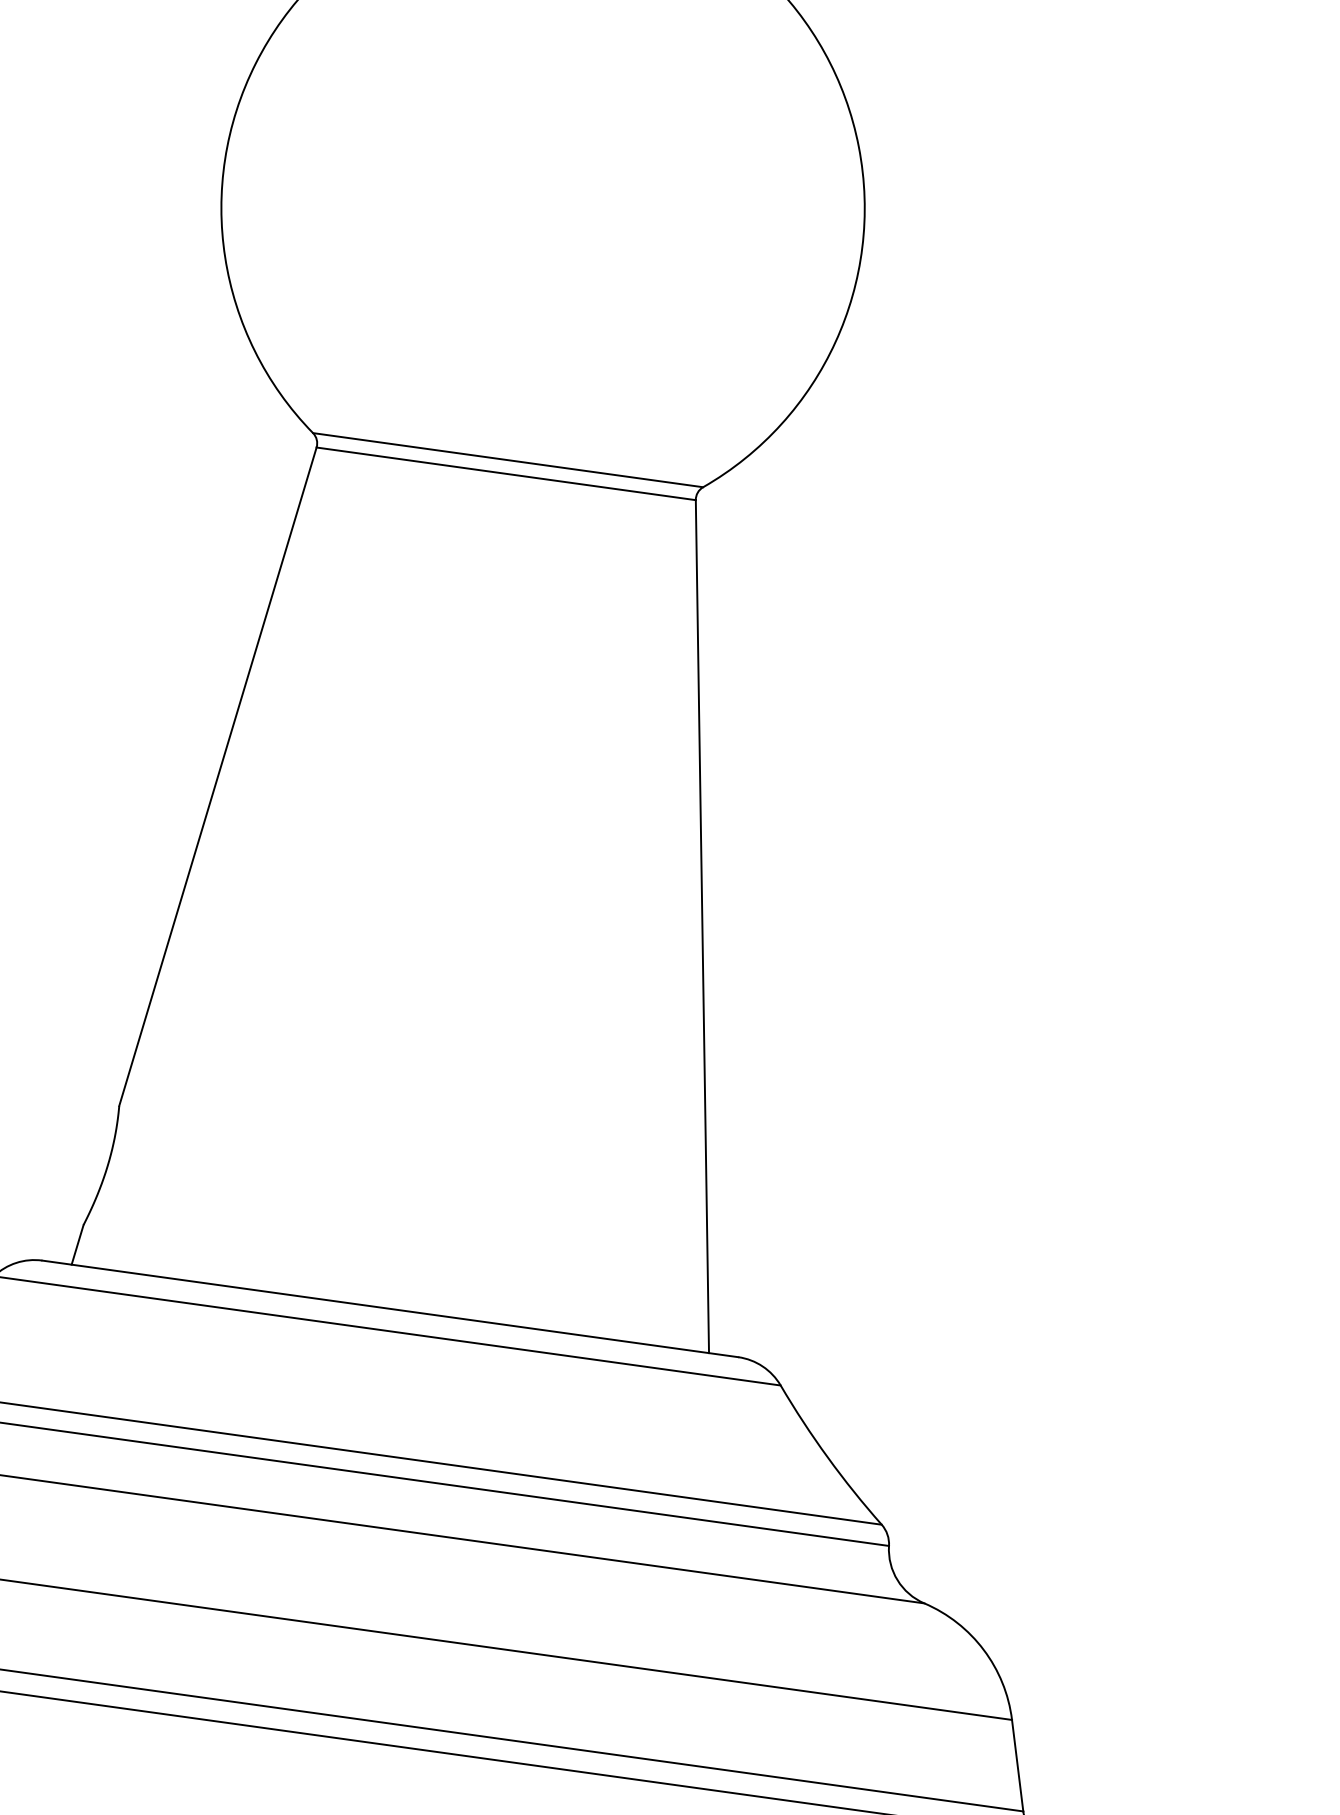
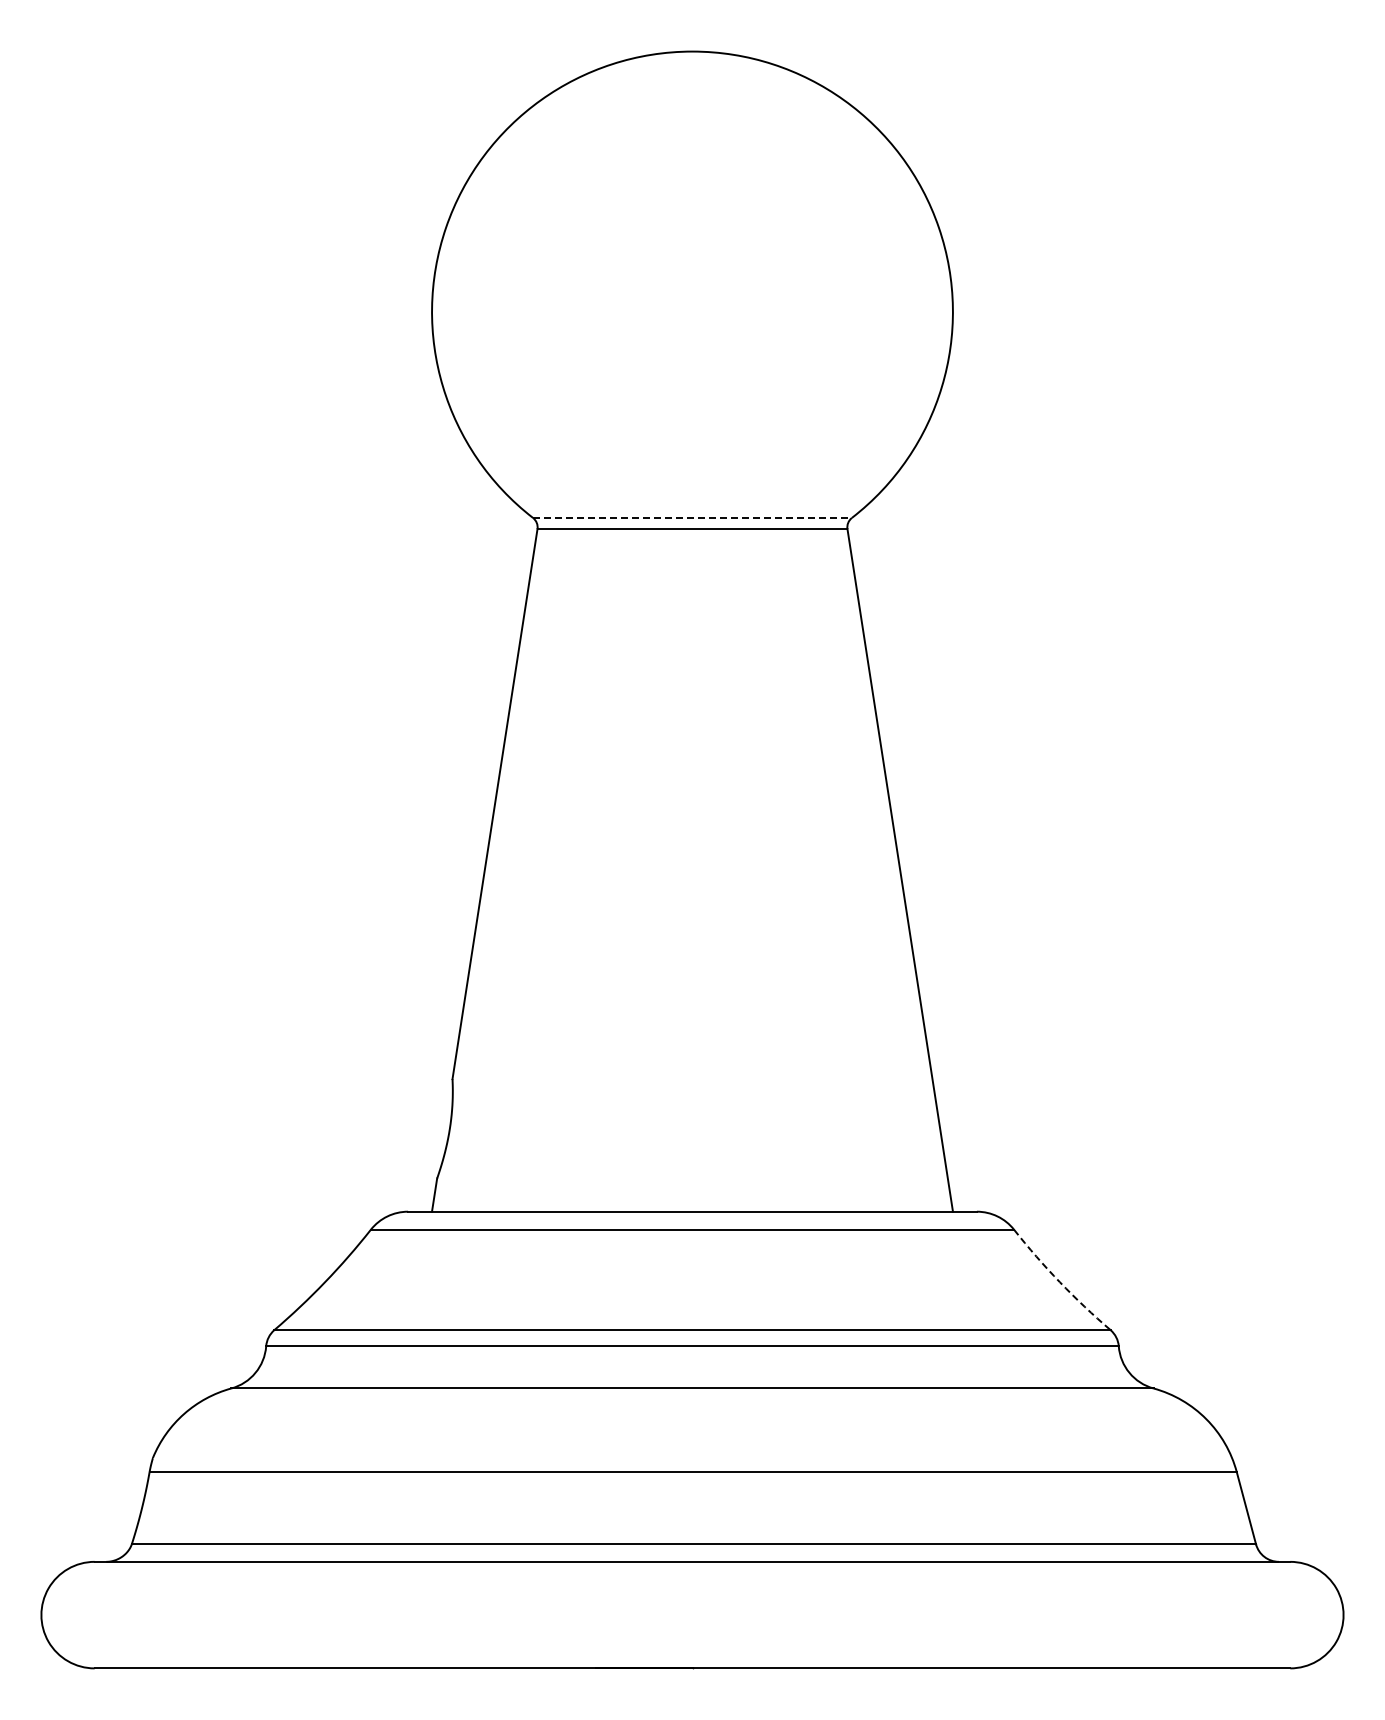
line: (508, 459) -> (692, 517), solid -> dashed
arc: (827, 1457) -> (1059, 1282), solid -> dashed

